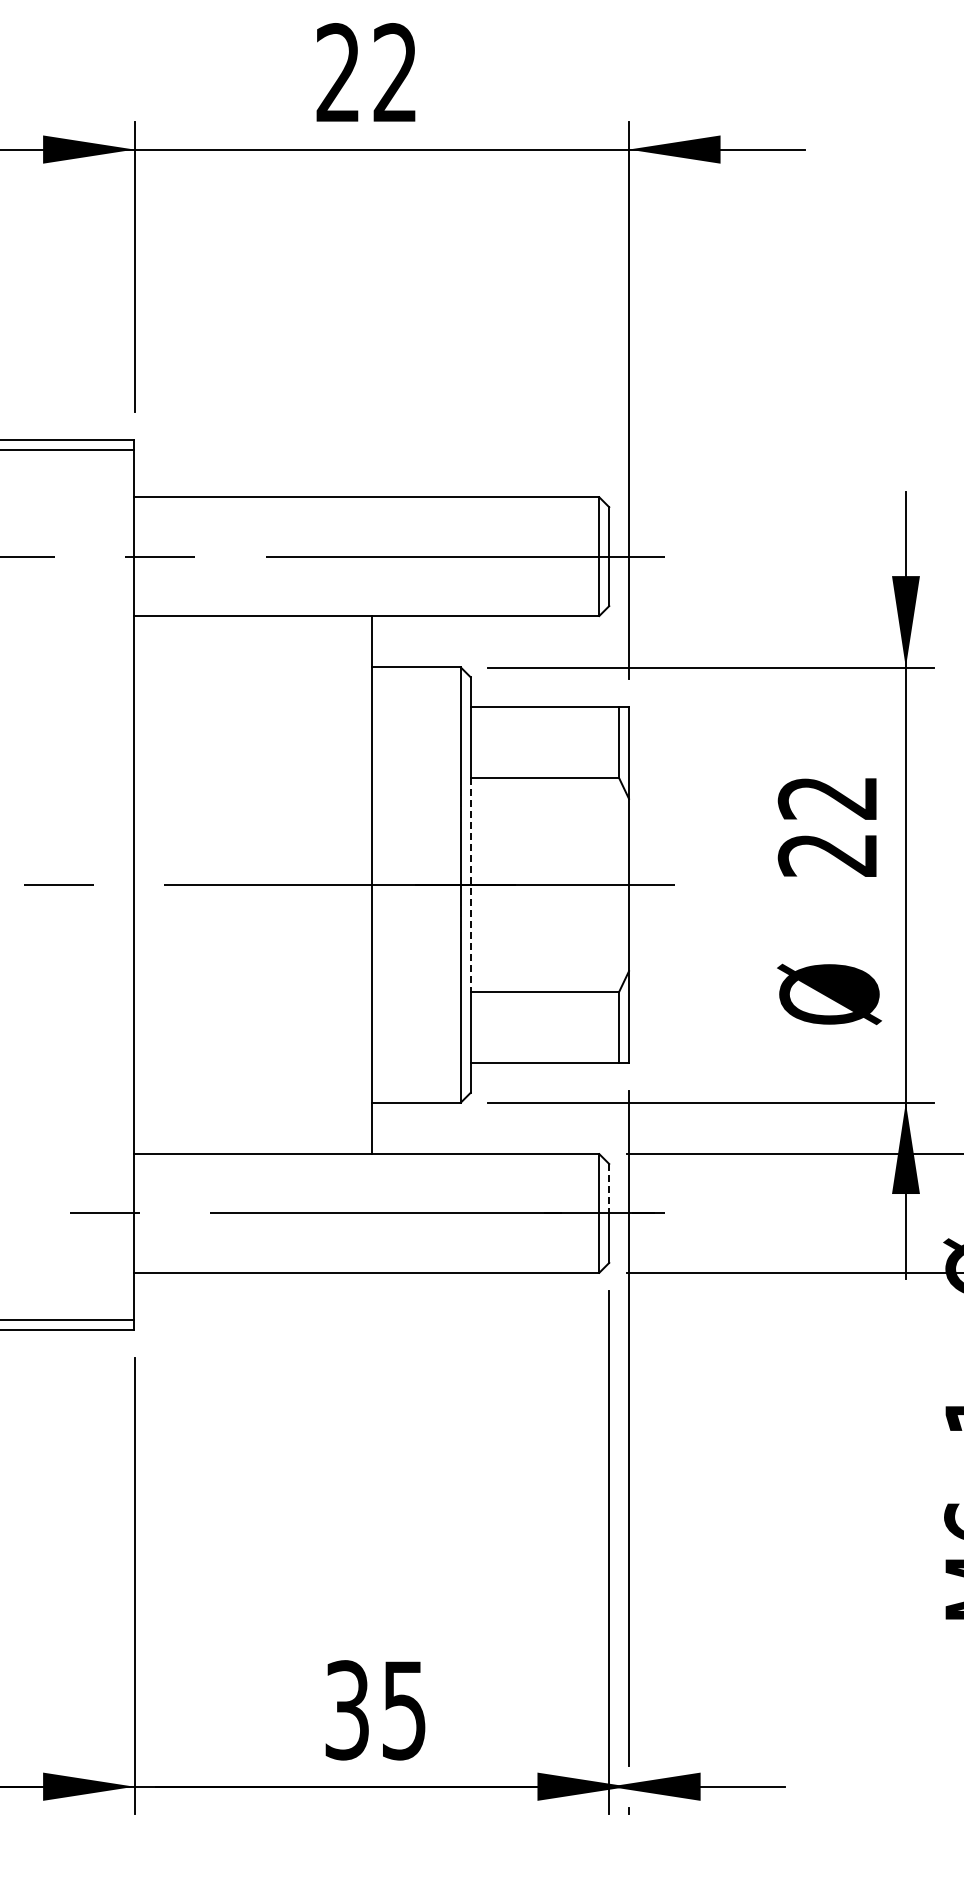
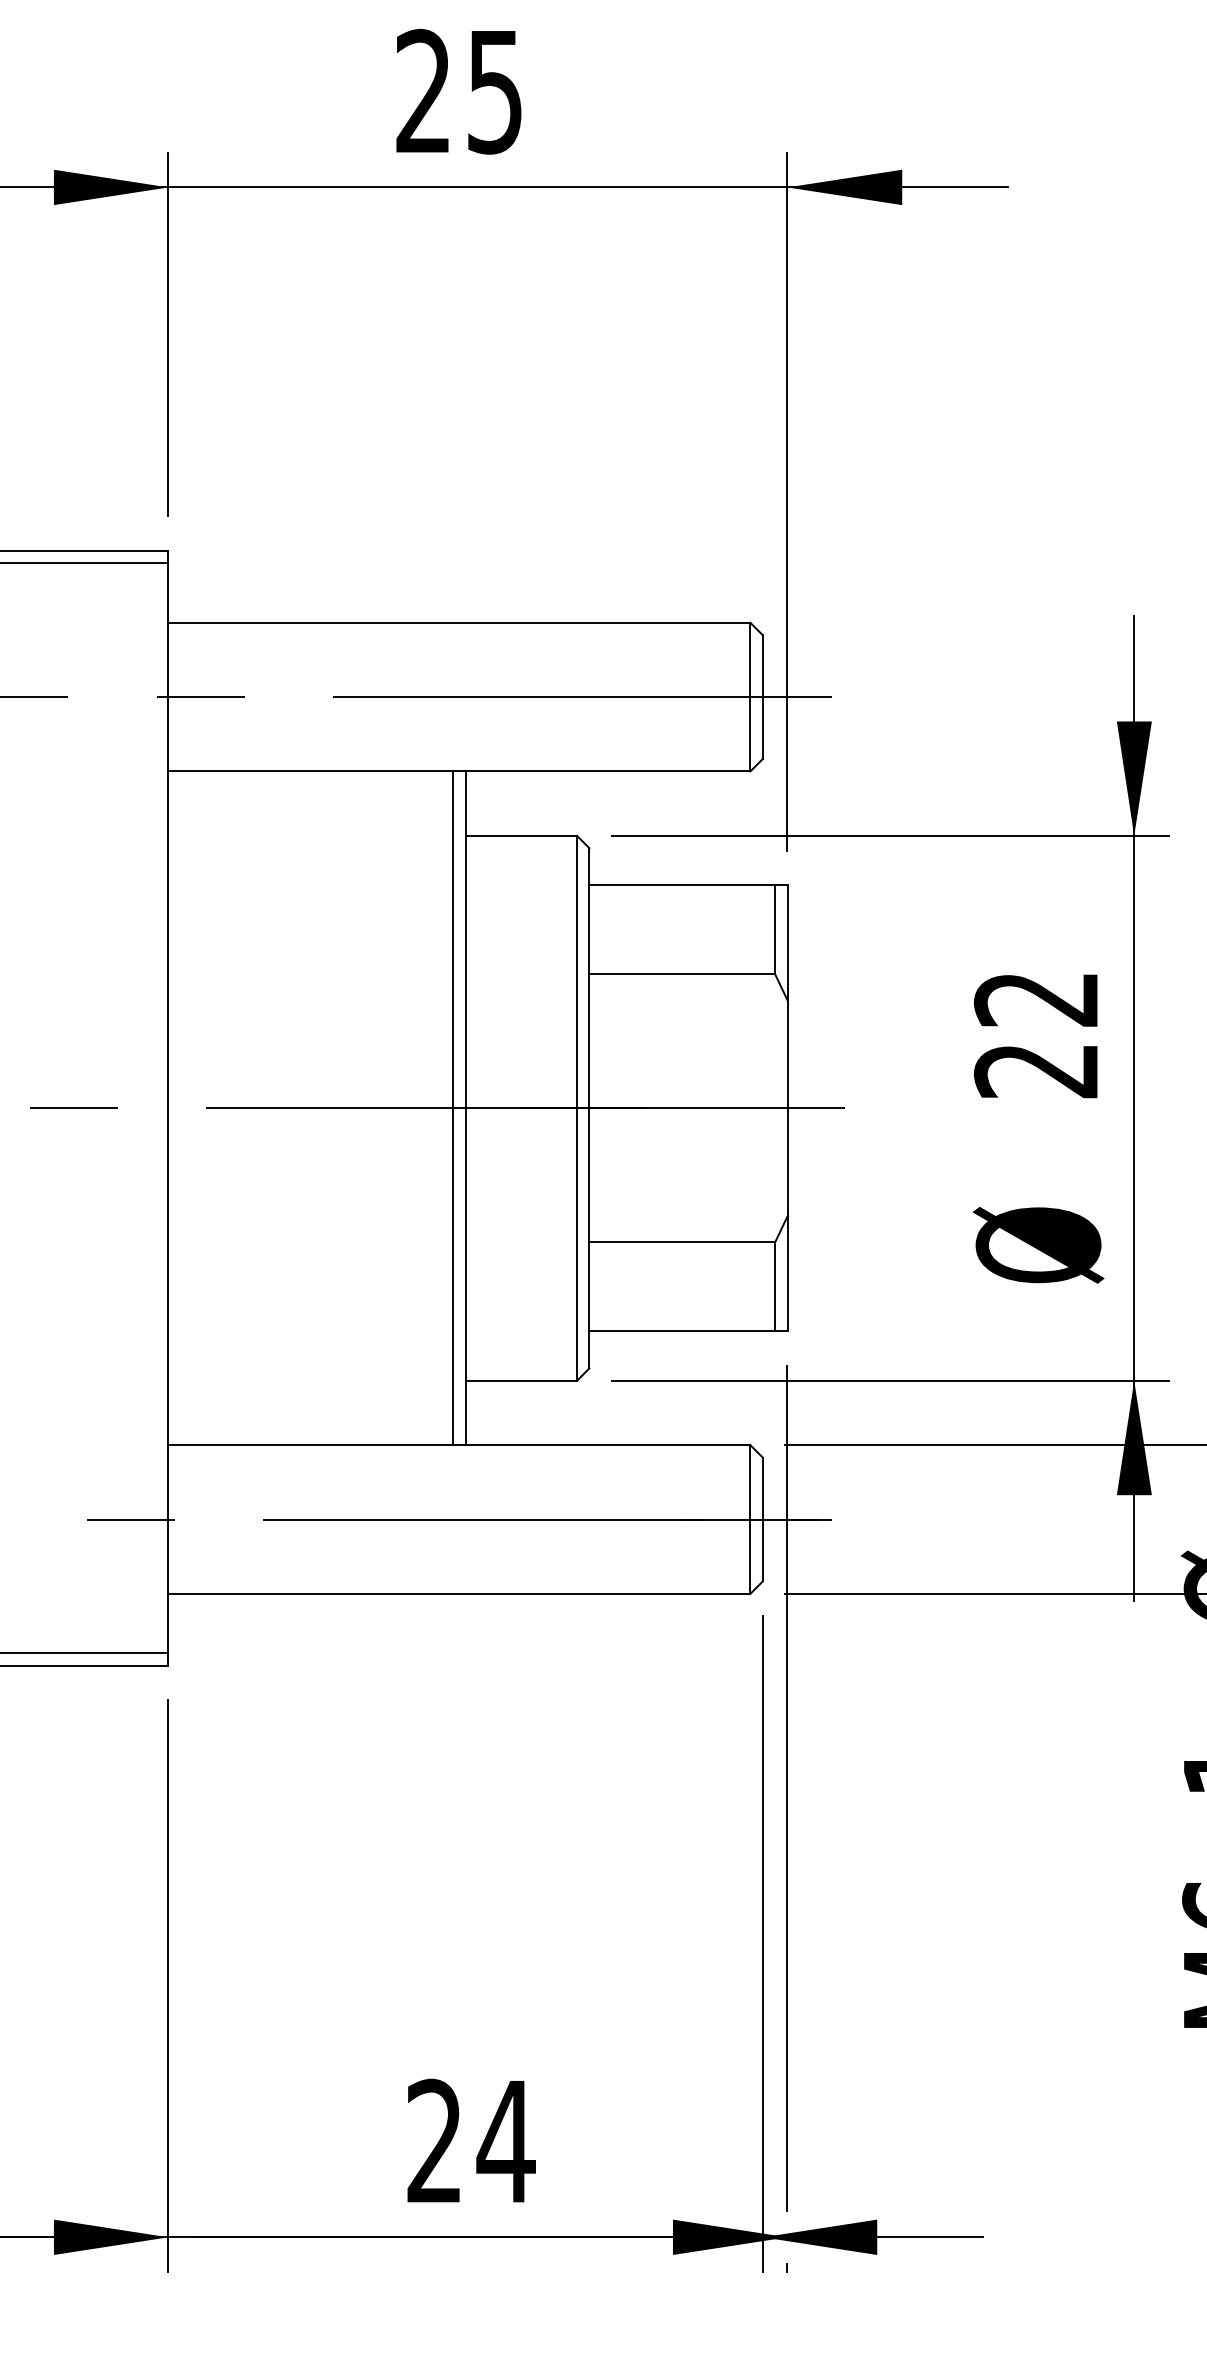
text: (394, 73) -> (493, 92), 22 -> 25
line: (361, 885) -> (452, 1108), added
line: (470, 885) -> (589, 1108), dashed -> solid
line: (609, 1188) -> (763, 1488), dashed -> solid
text: (376, 1710) -> (471, 2141), 35 -> 24

